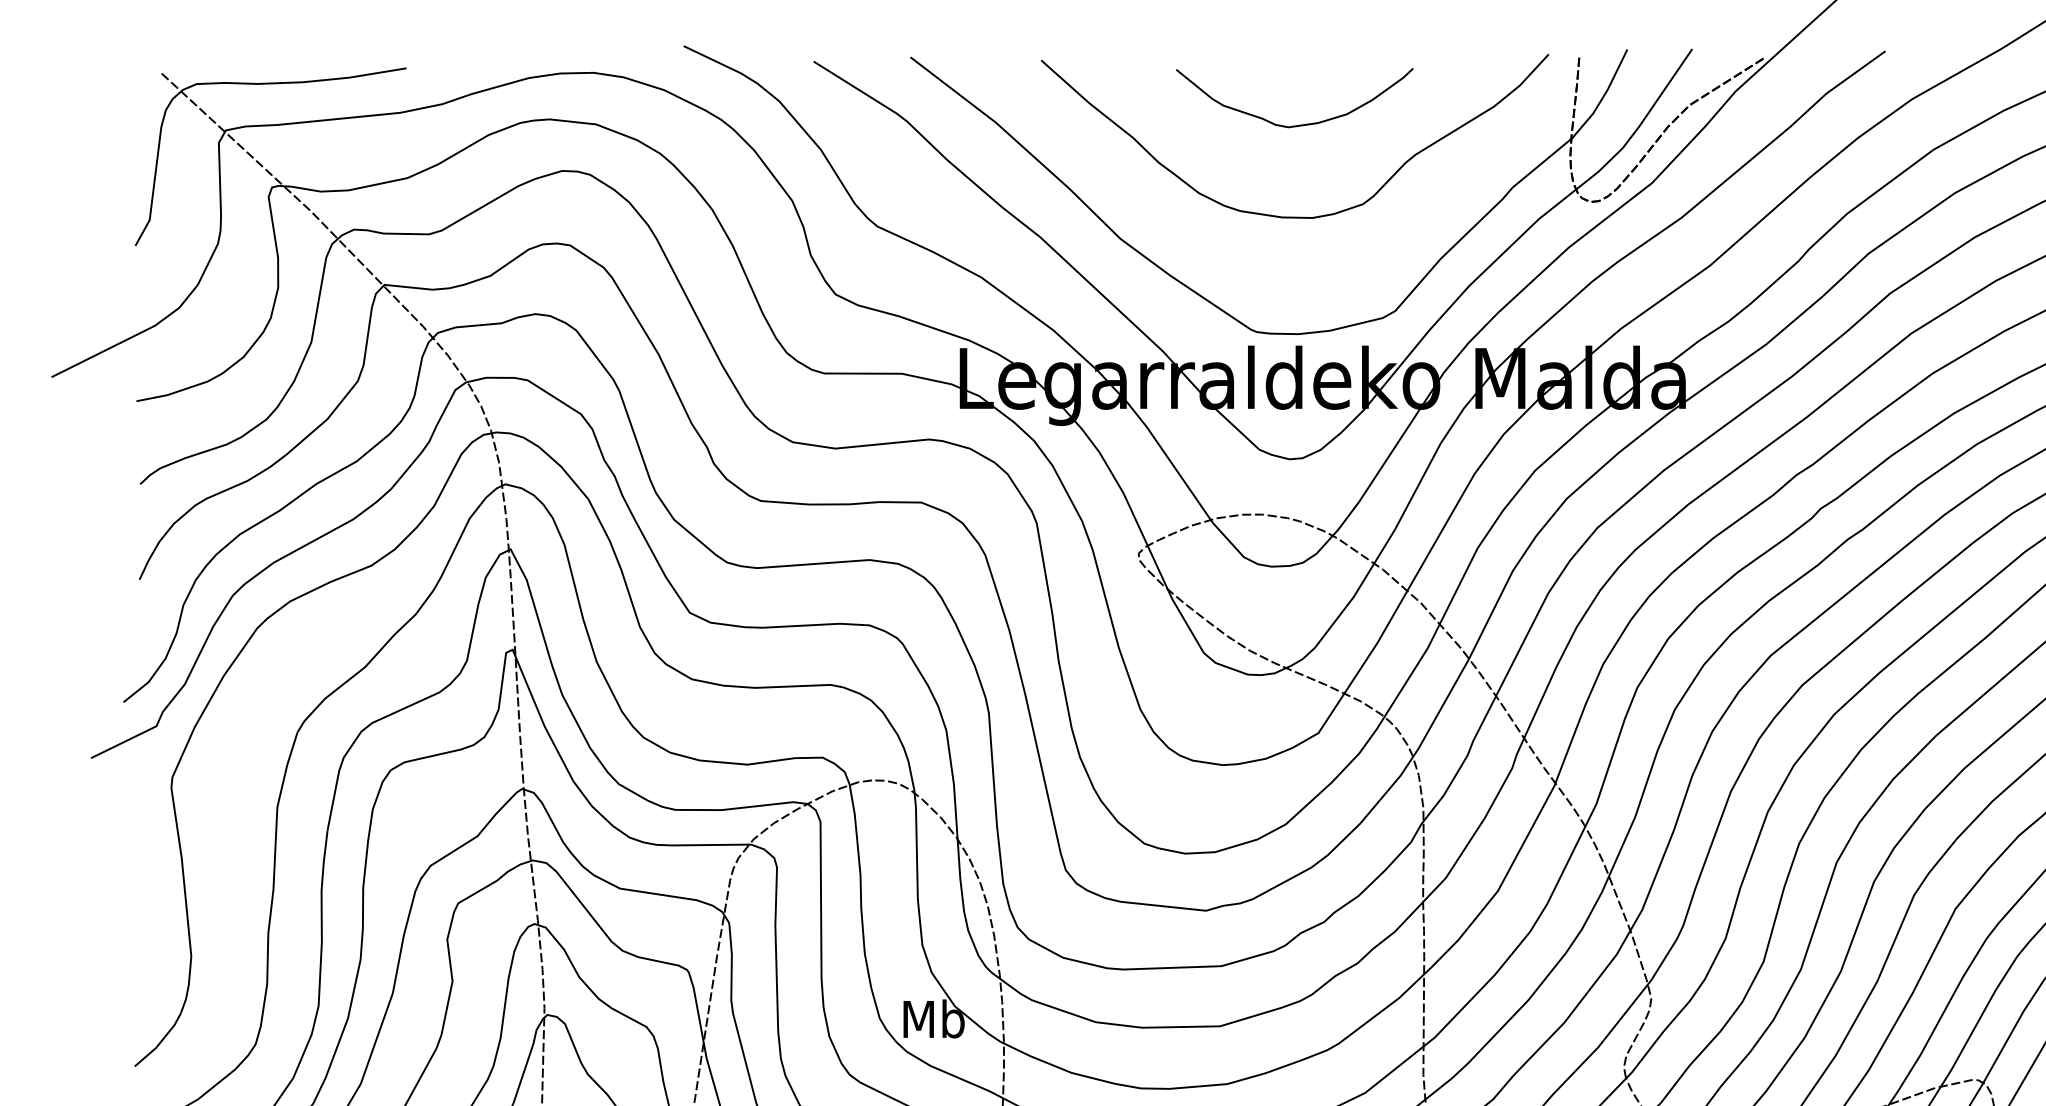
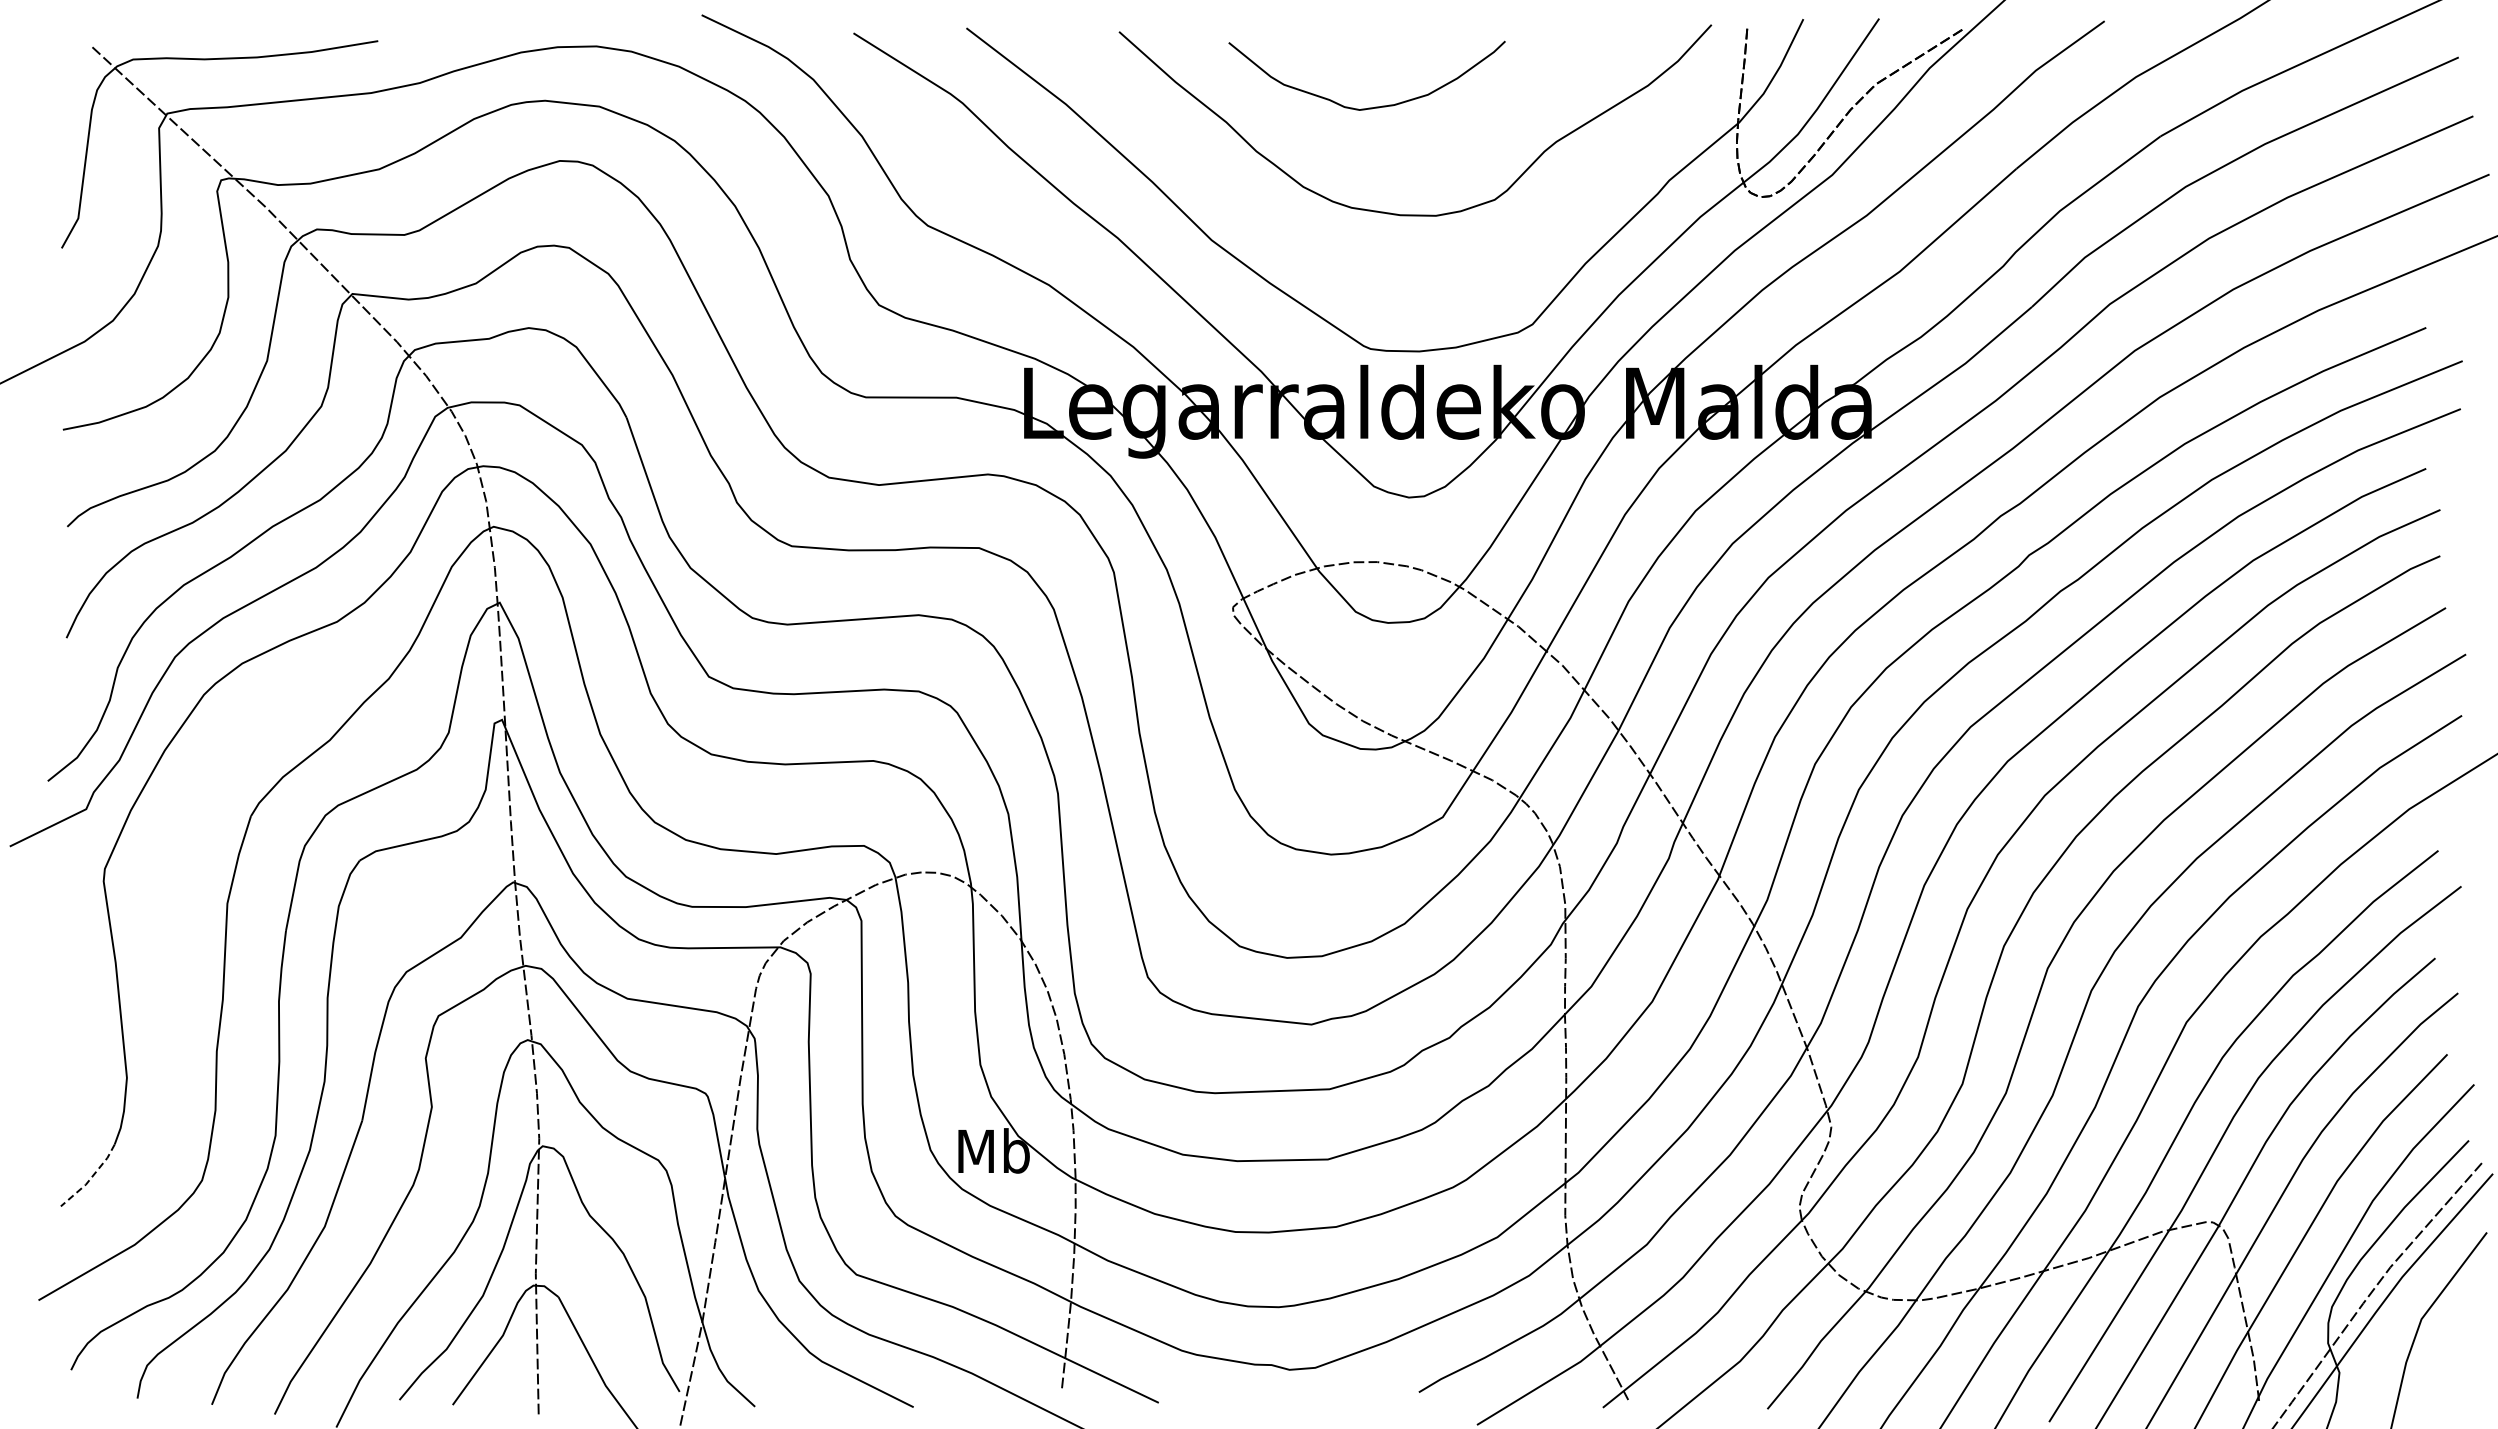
curve: (1295, 125) -> (1368, 107), moved
line: (160, 1042) -> (90, 1178), solid -> dashed

